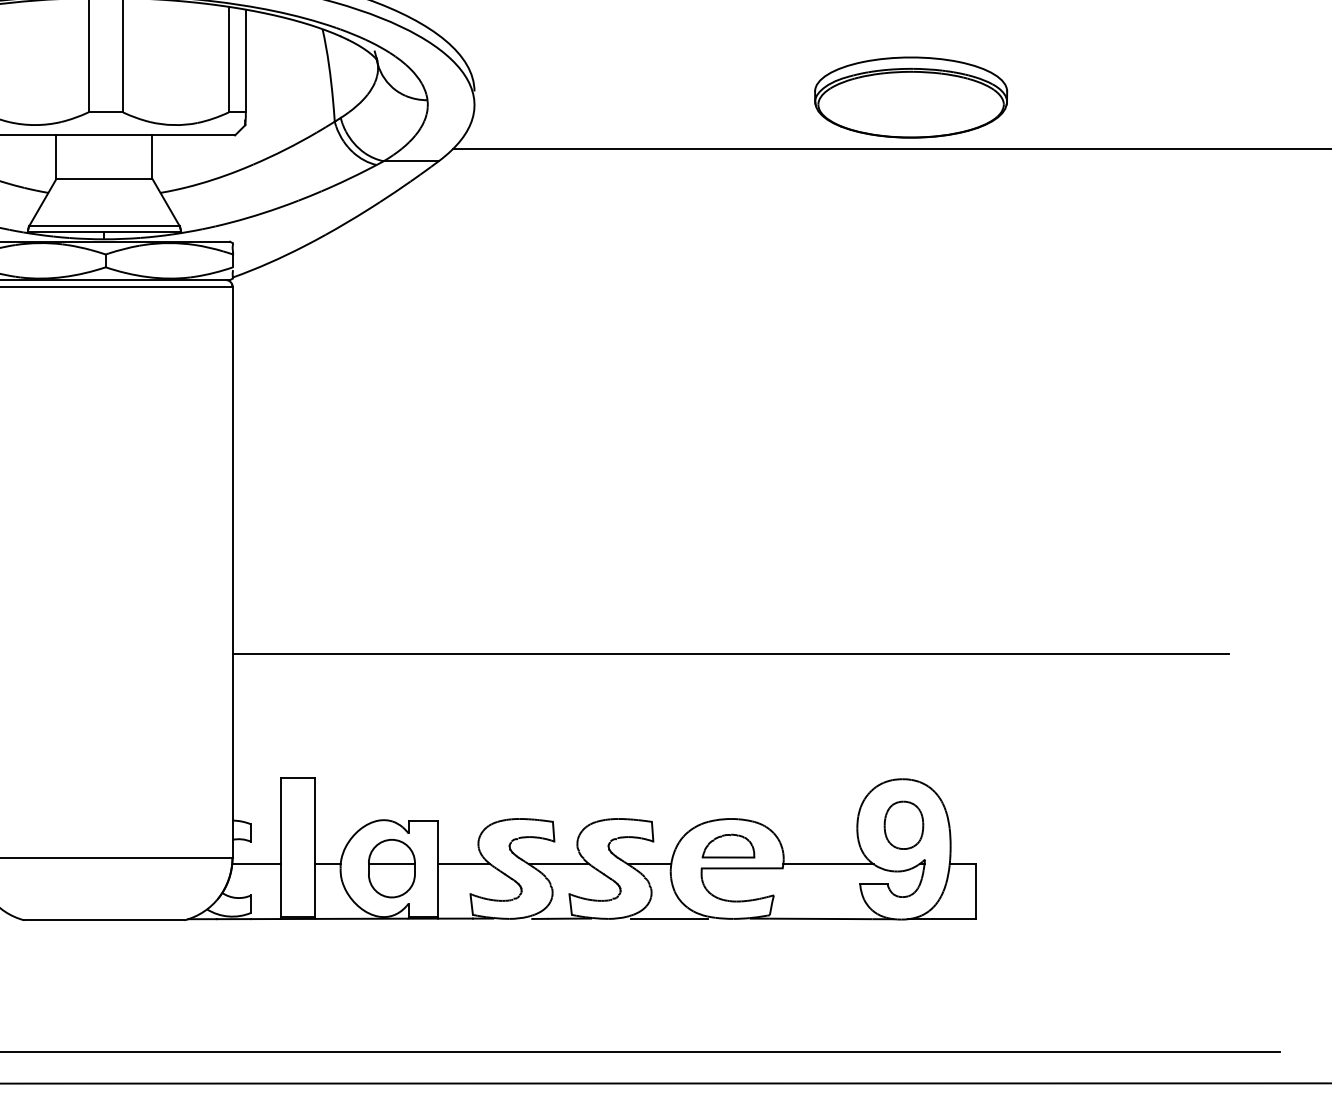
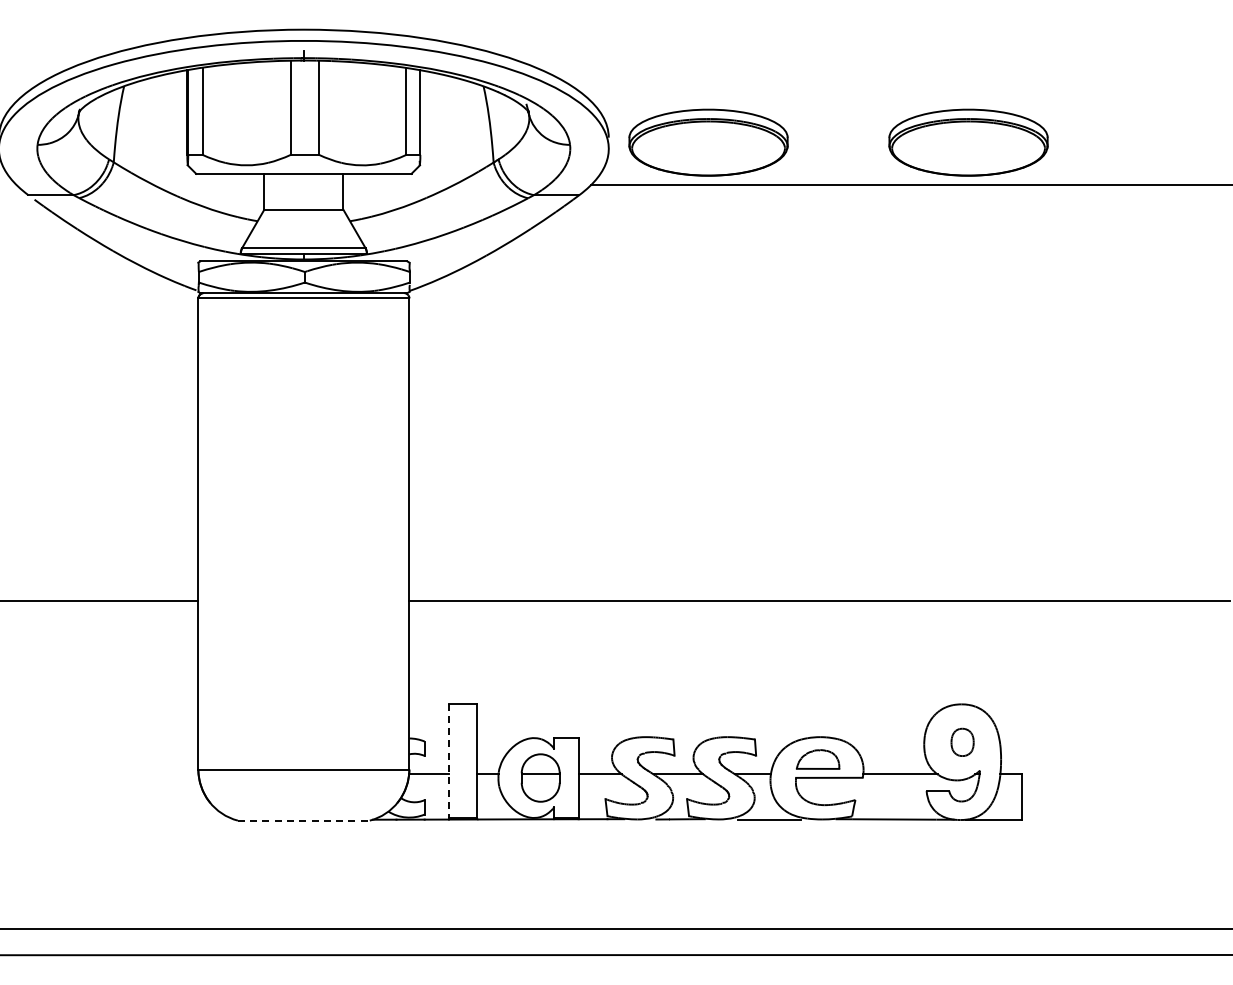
part: (595, 97) -> (708, 142), added
part: (903, 825) -> (962, 742), size x0.7
line: (279, 847) -> (448, 760), solid -> dashed
line: (104, 920) -> (303, 820), solid -> dashed

